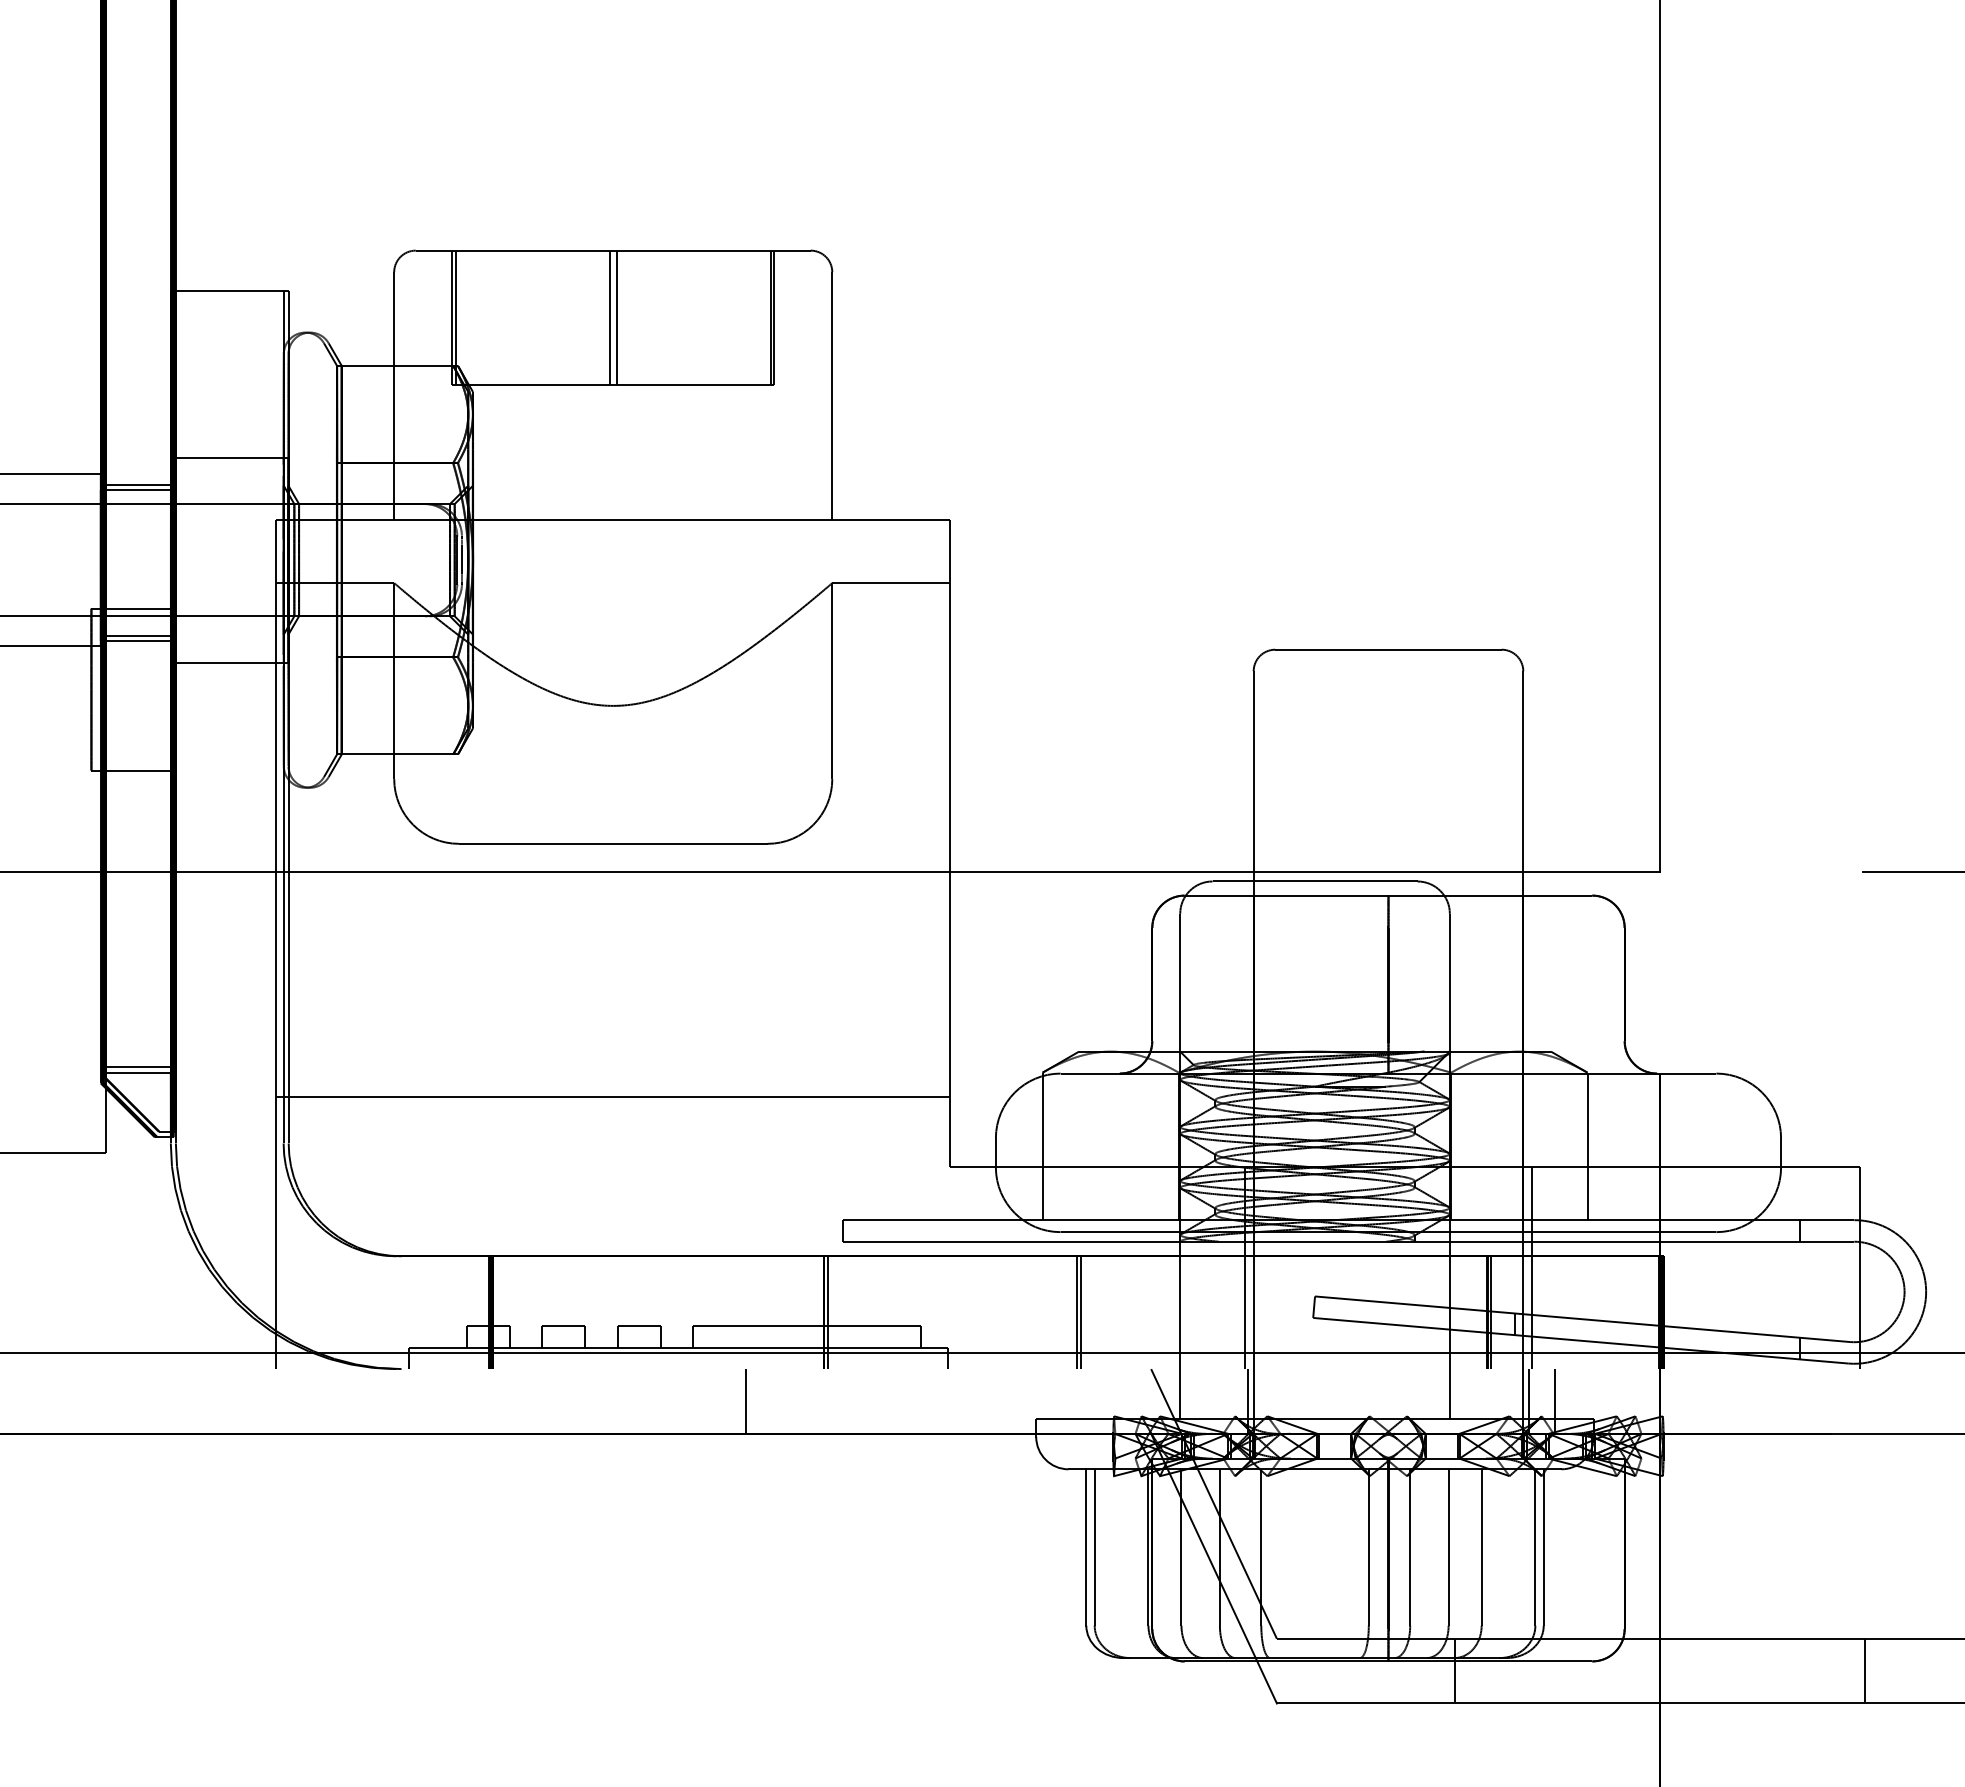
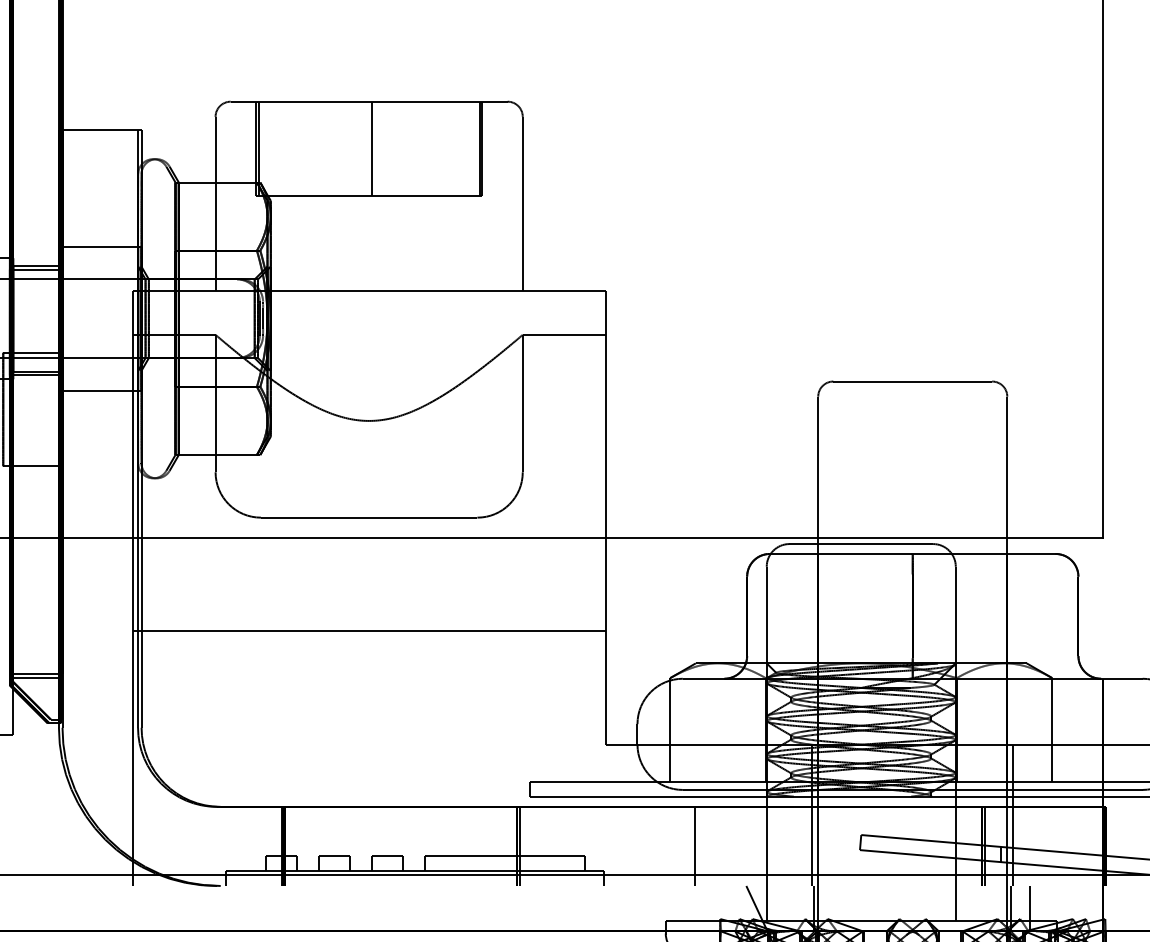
line: (609, 317) -> (366, 148), removed
line: (613, 1096) -> (369, 631), moved
line: (1081, 1312) -> (697, 846), removed
line: (746, 1401) -> (462, 908), removed

